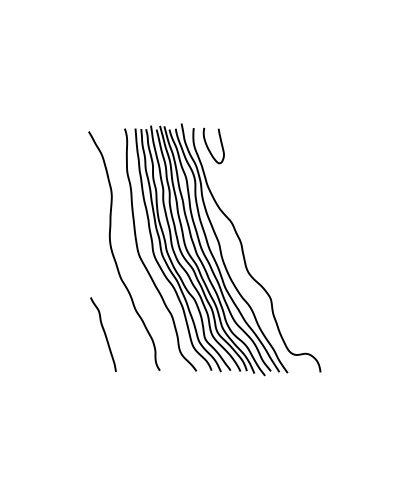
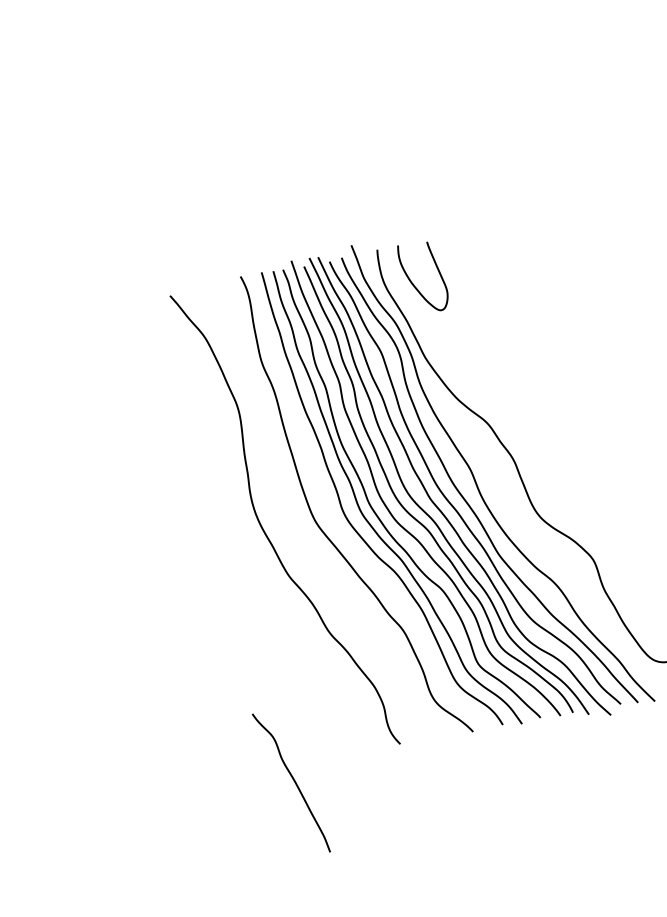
curve: (104, 334) -> (293, 782), moved

